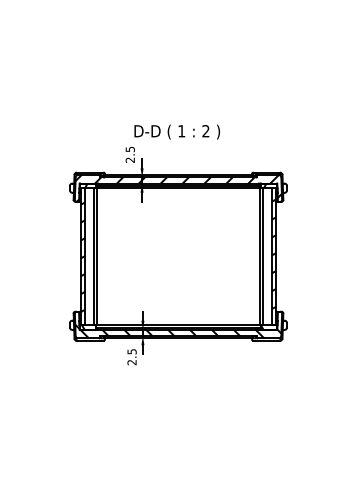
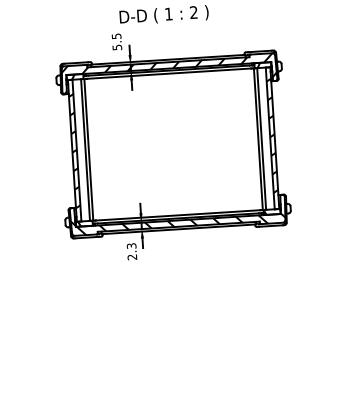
text: (129, 159) -> (116, 46), 2.5 -> 5.5
text: (131, 351) -> (131, 245), 2.5 -> 2.3

